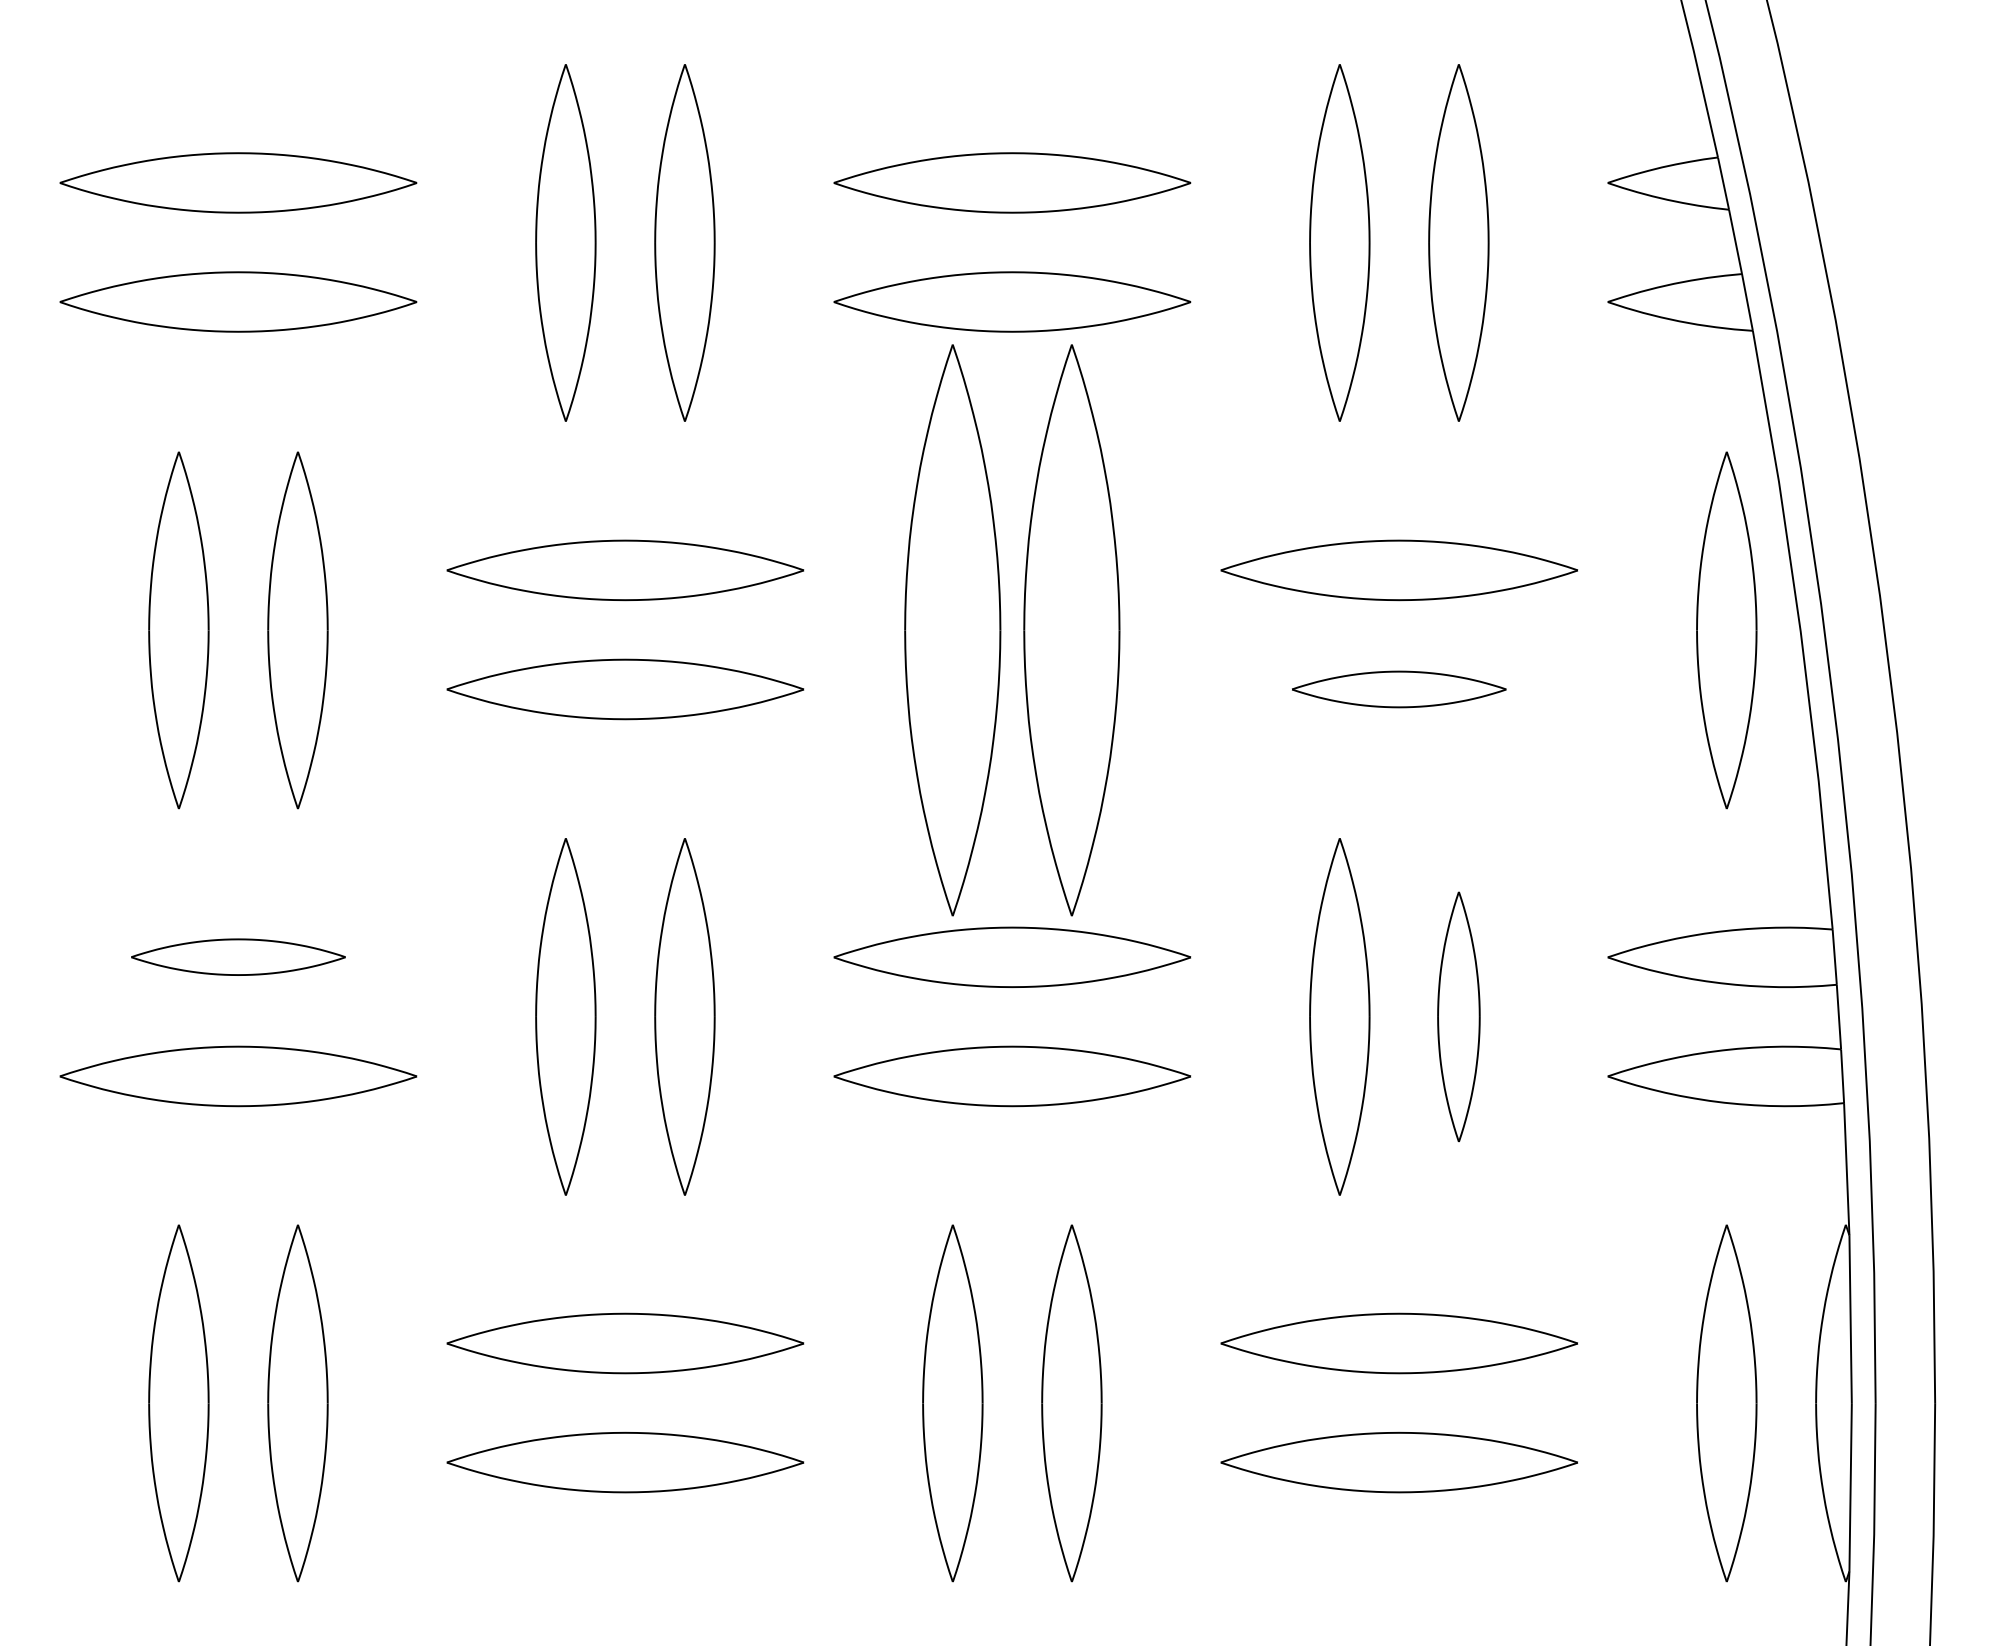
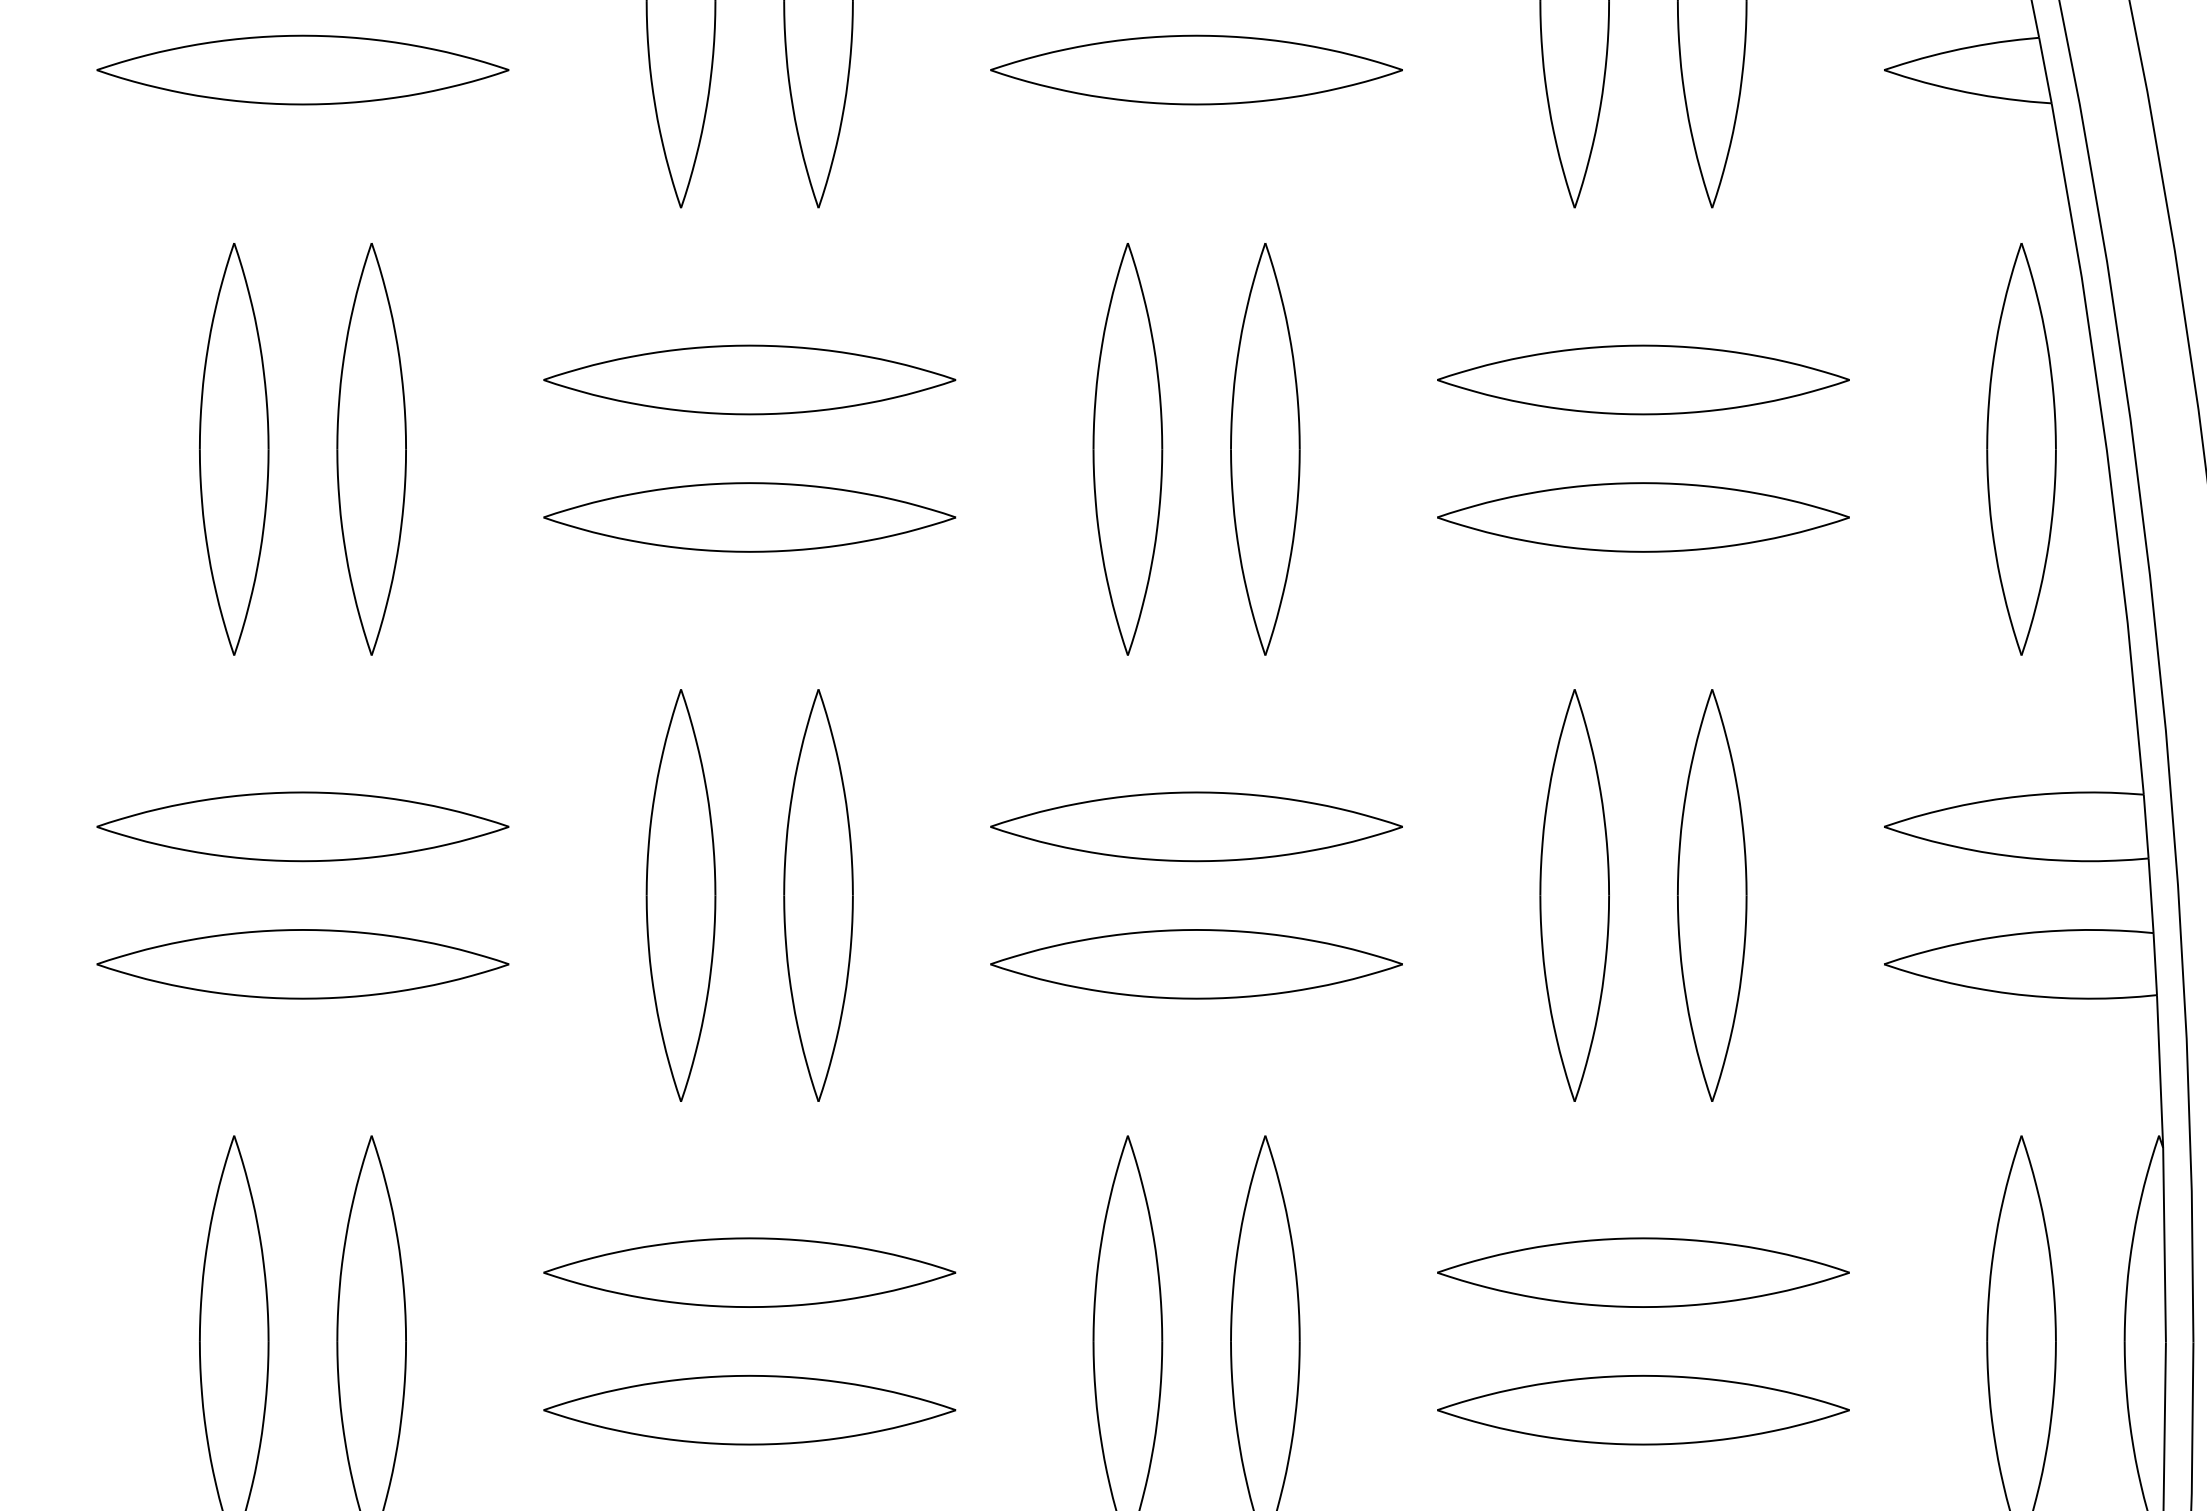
part: (952, 630) -> (1127, 449), size x0.62
part: (1071, 630) -> (1264, 449), size x0.62
part: (1398, 689) -> (1642, 517), size x1.67
part: (238, 956) -> (303, 825), size x1.67
part: (1458, 1016) -> (1711, 895), size x1.43

